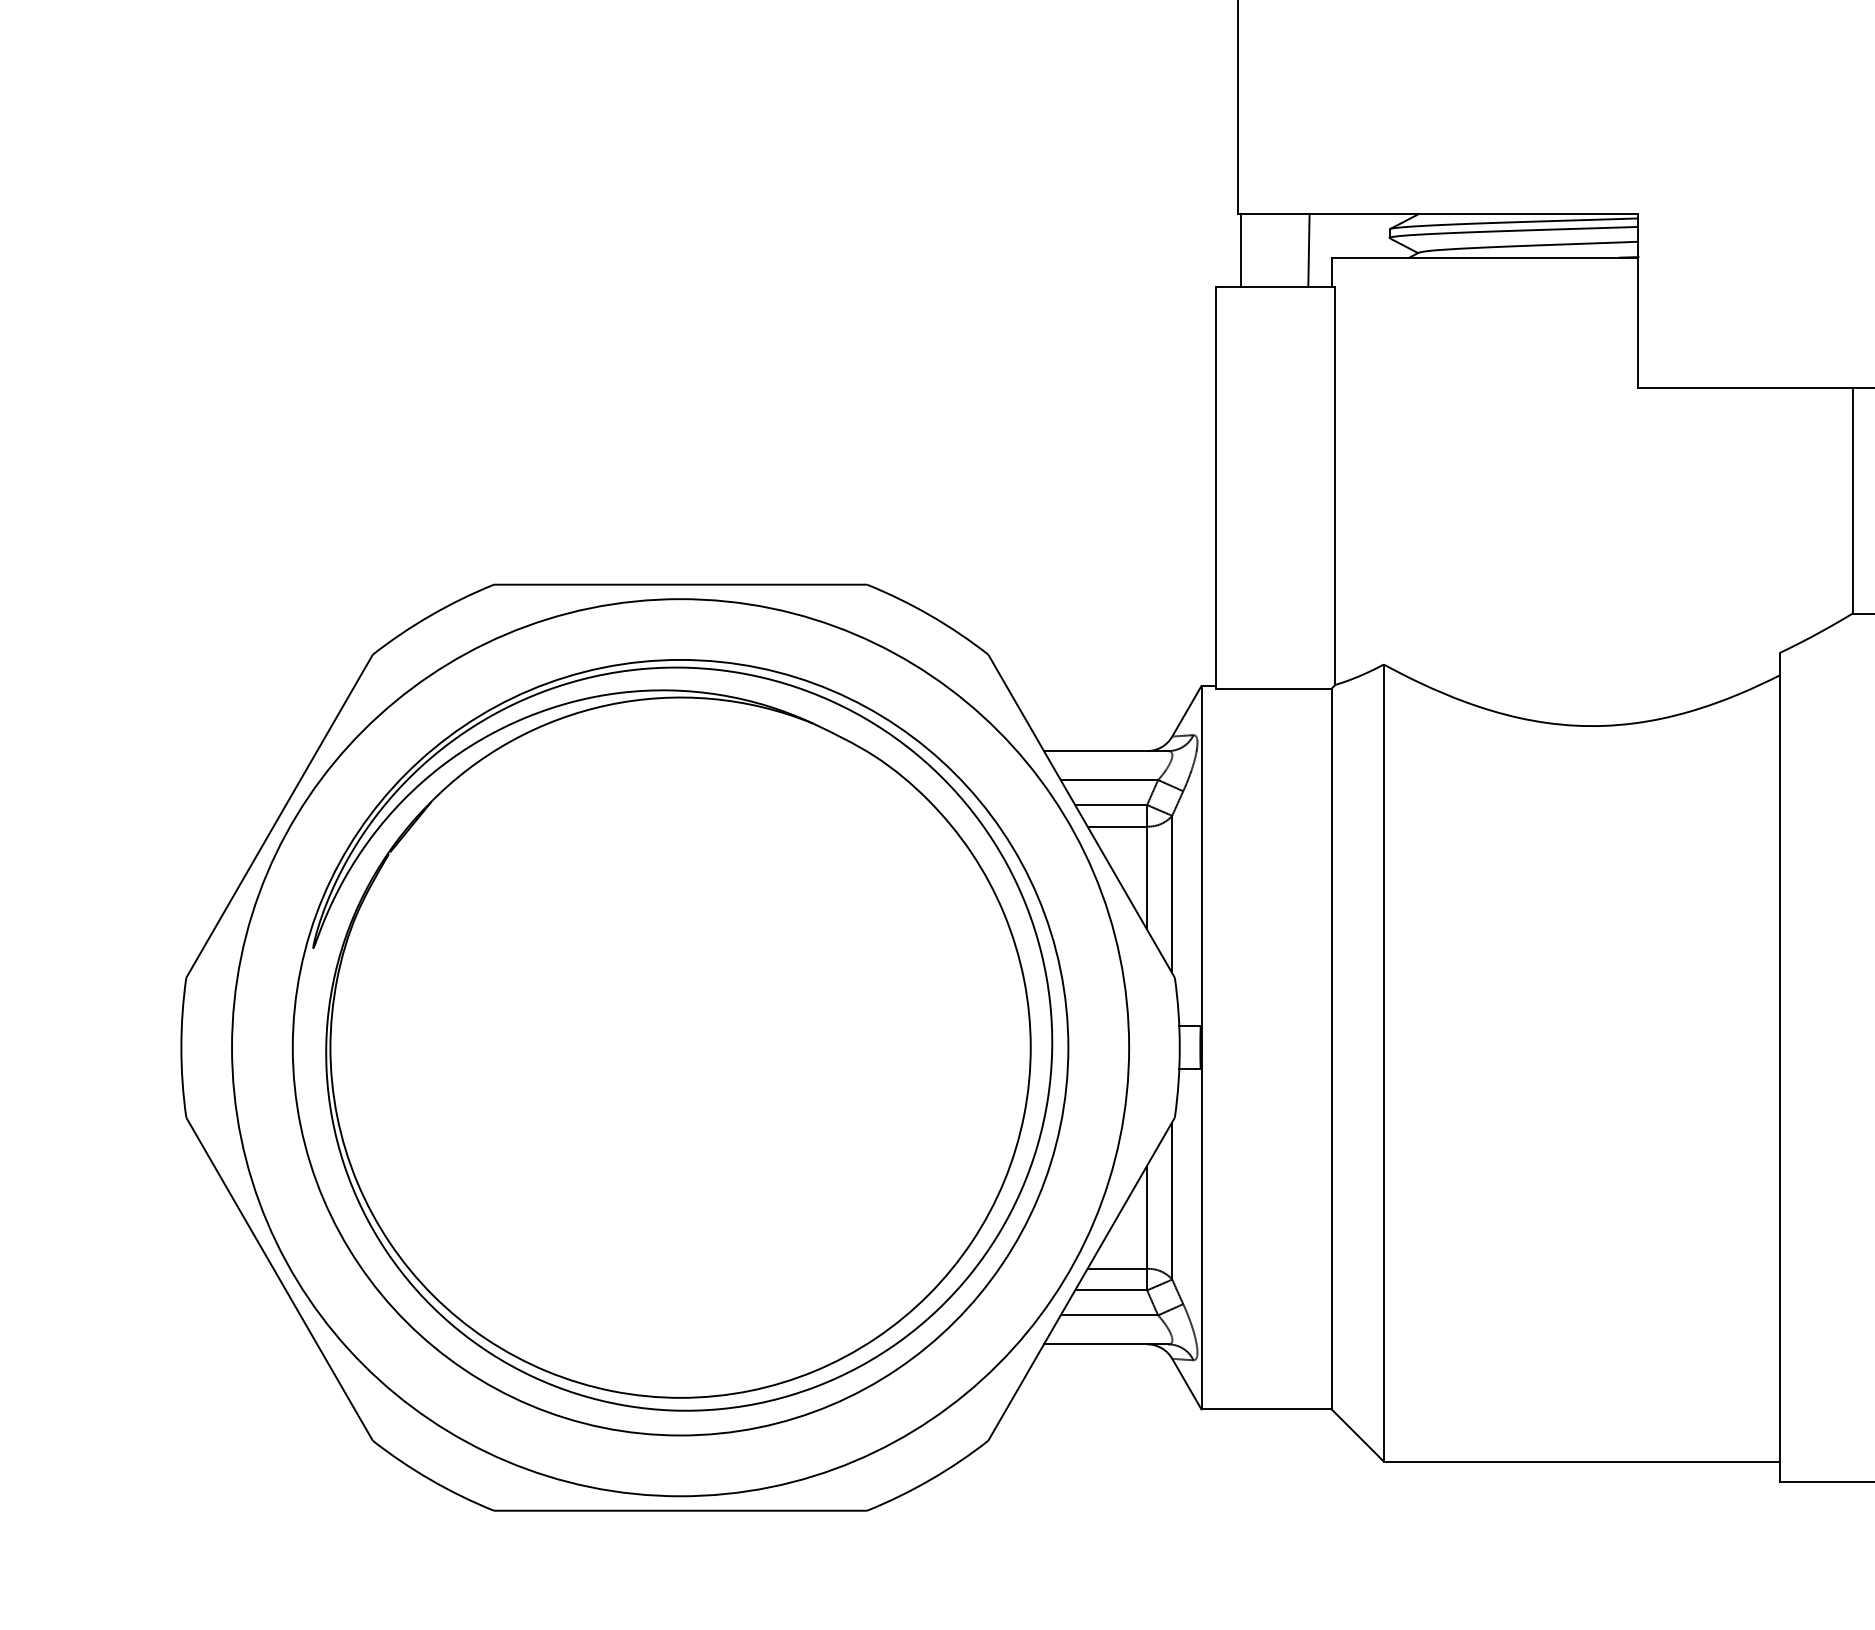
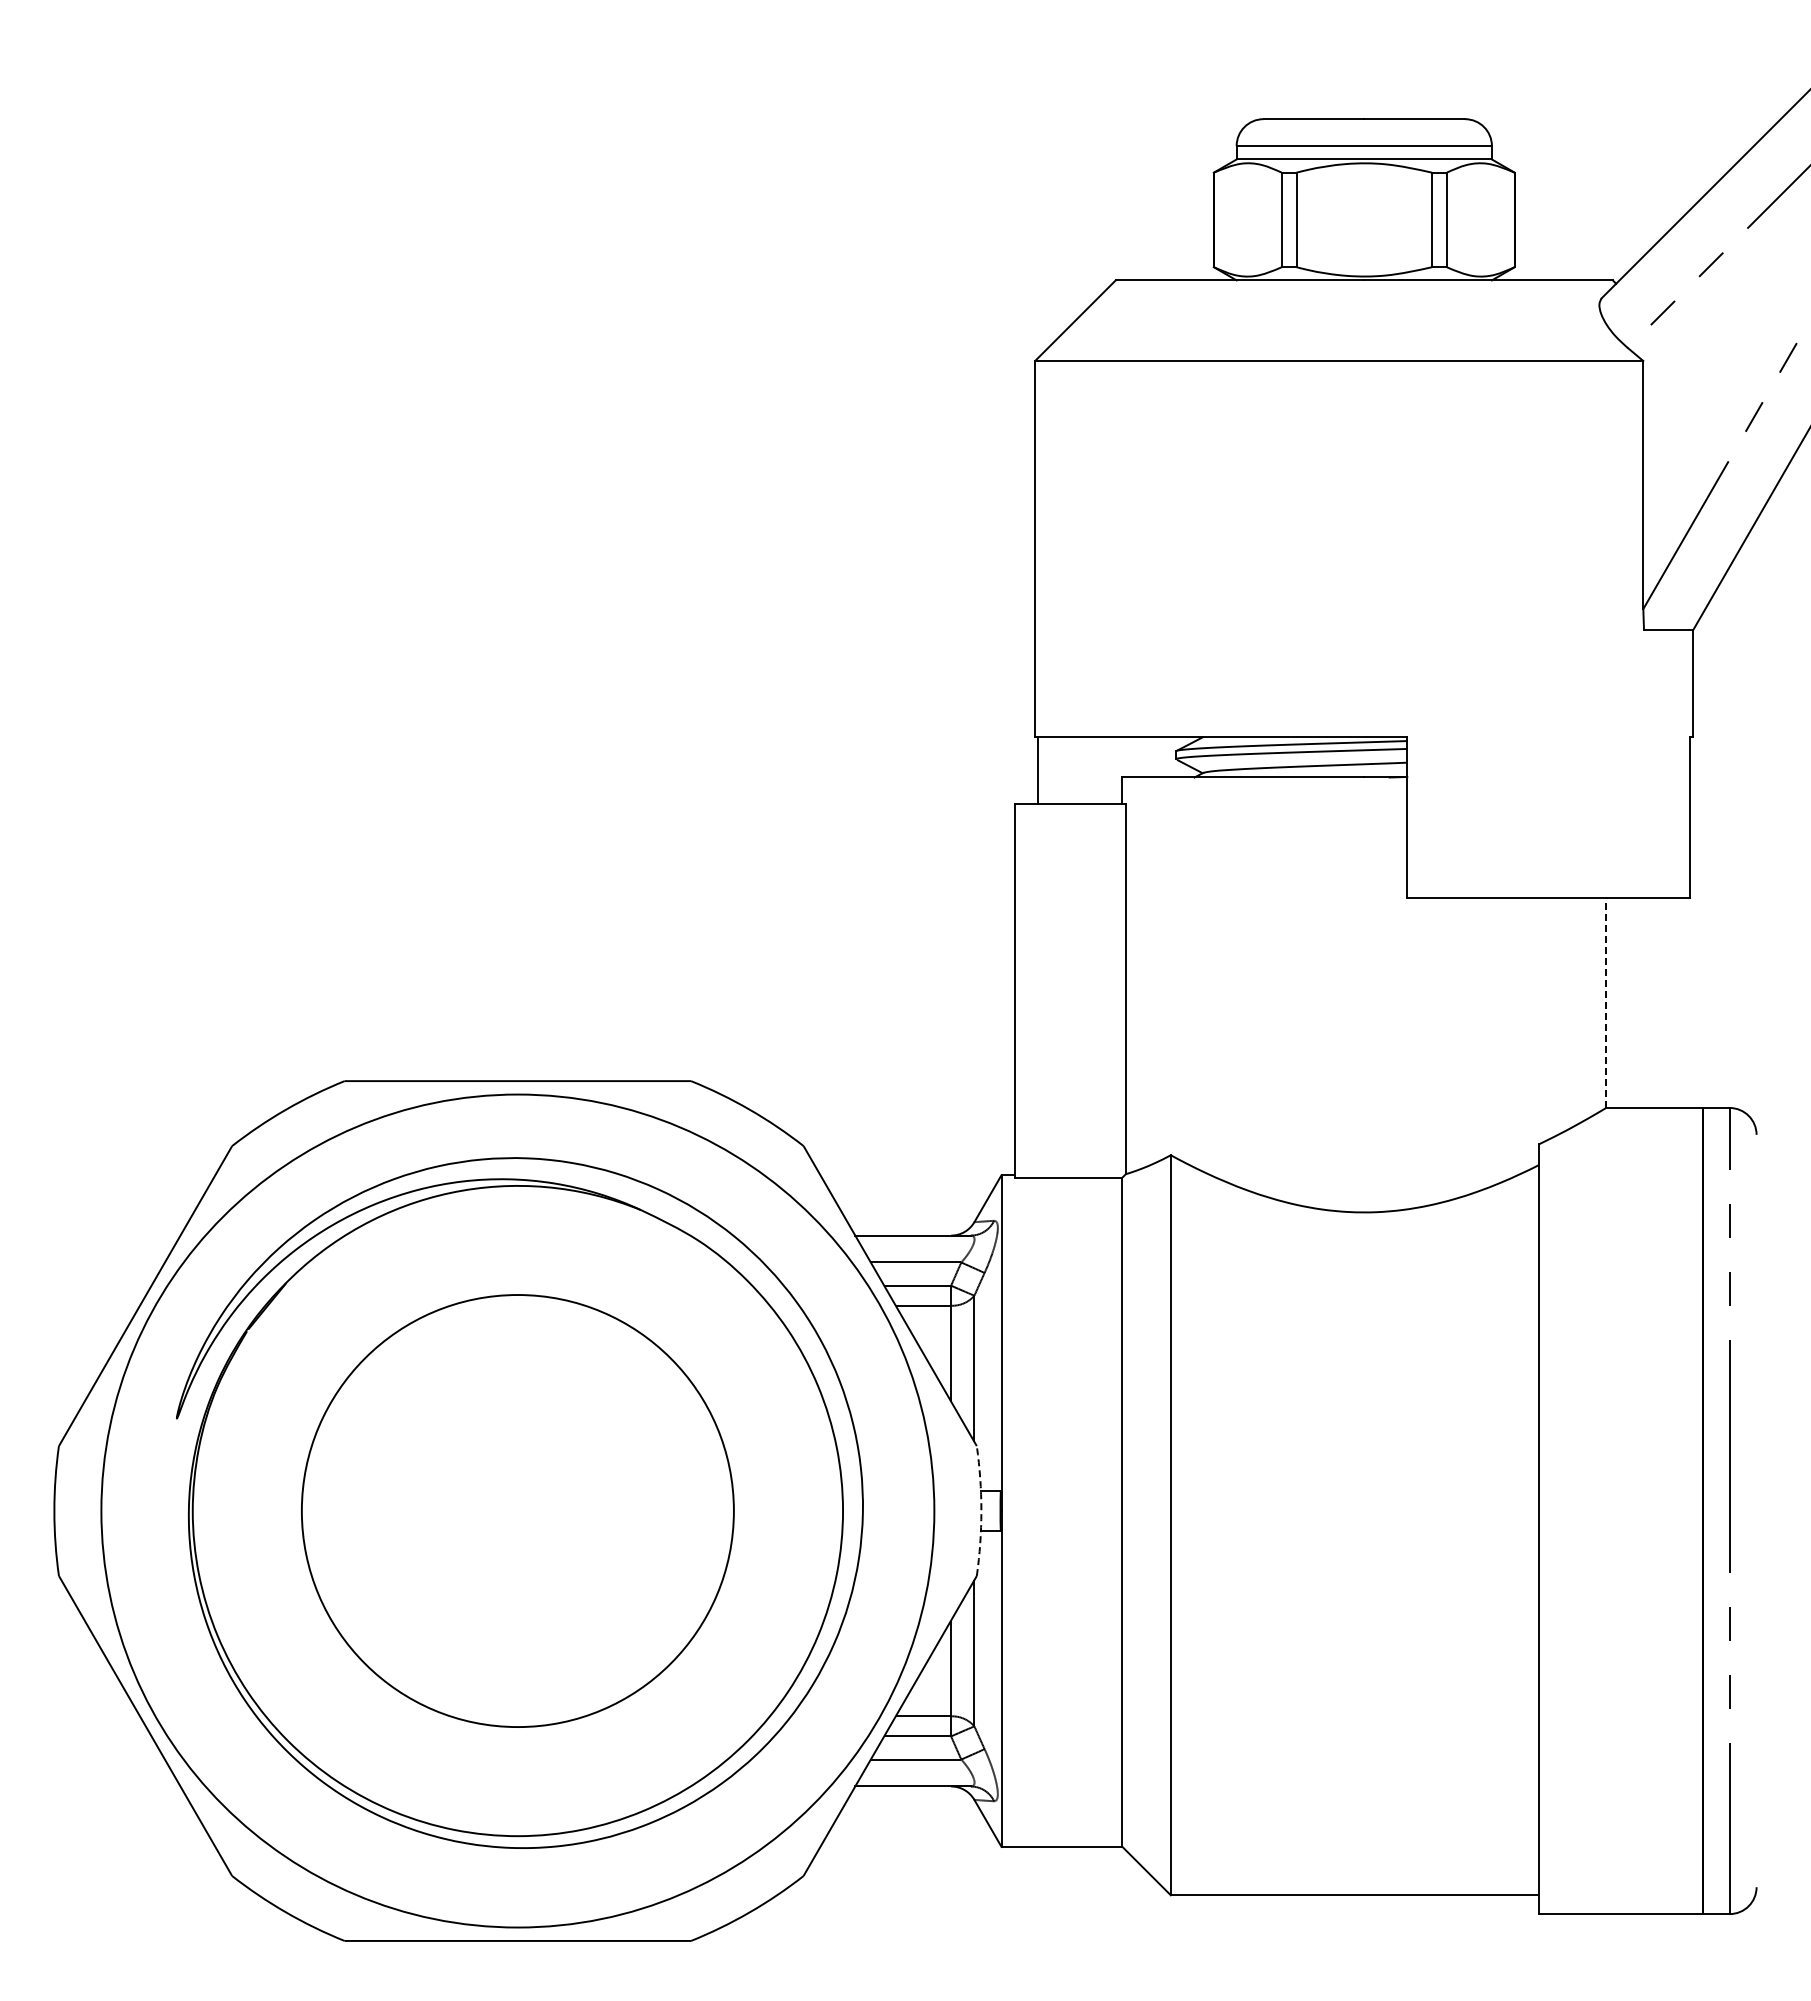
line: (1308, 250) -> (1100, 770), removed
line: (1853, 501) -> (1606, 1003), solid -> dashed
circle: (680, 1047) -> (517, 1510), size x0.6
arc: (1179, 1048) -> (981, 1511), solid -> dashed

